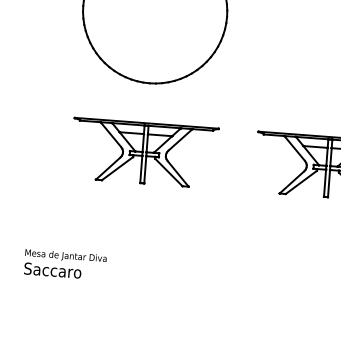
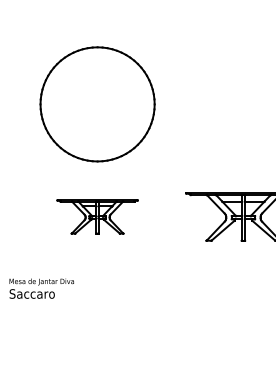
part: (144, 152) -> (97, 216), size x0.7
text: (65, 264) -> (41, 288), moved

